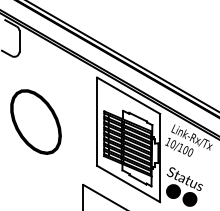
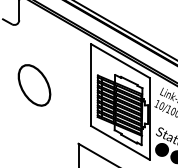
part: (35, 121) -> (34, 84), size x0.7

